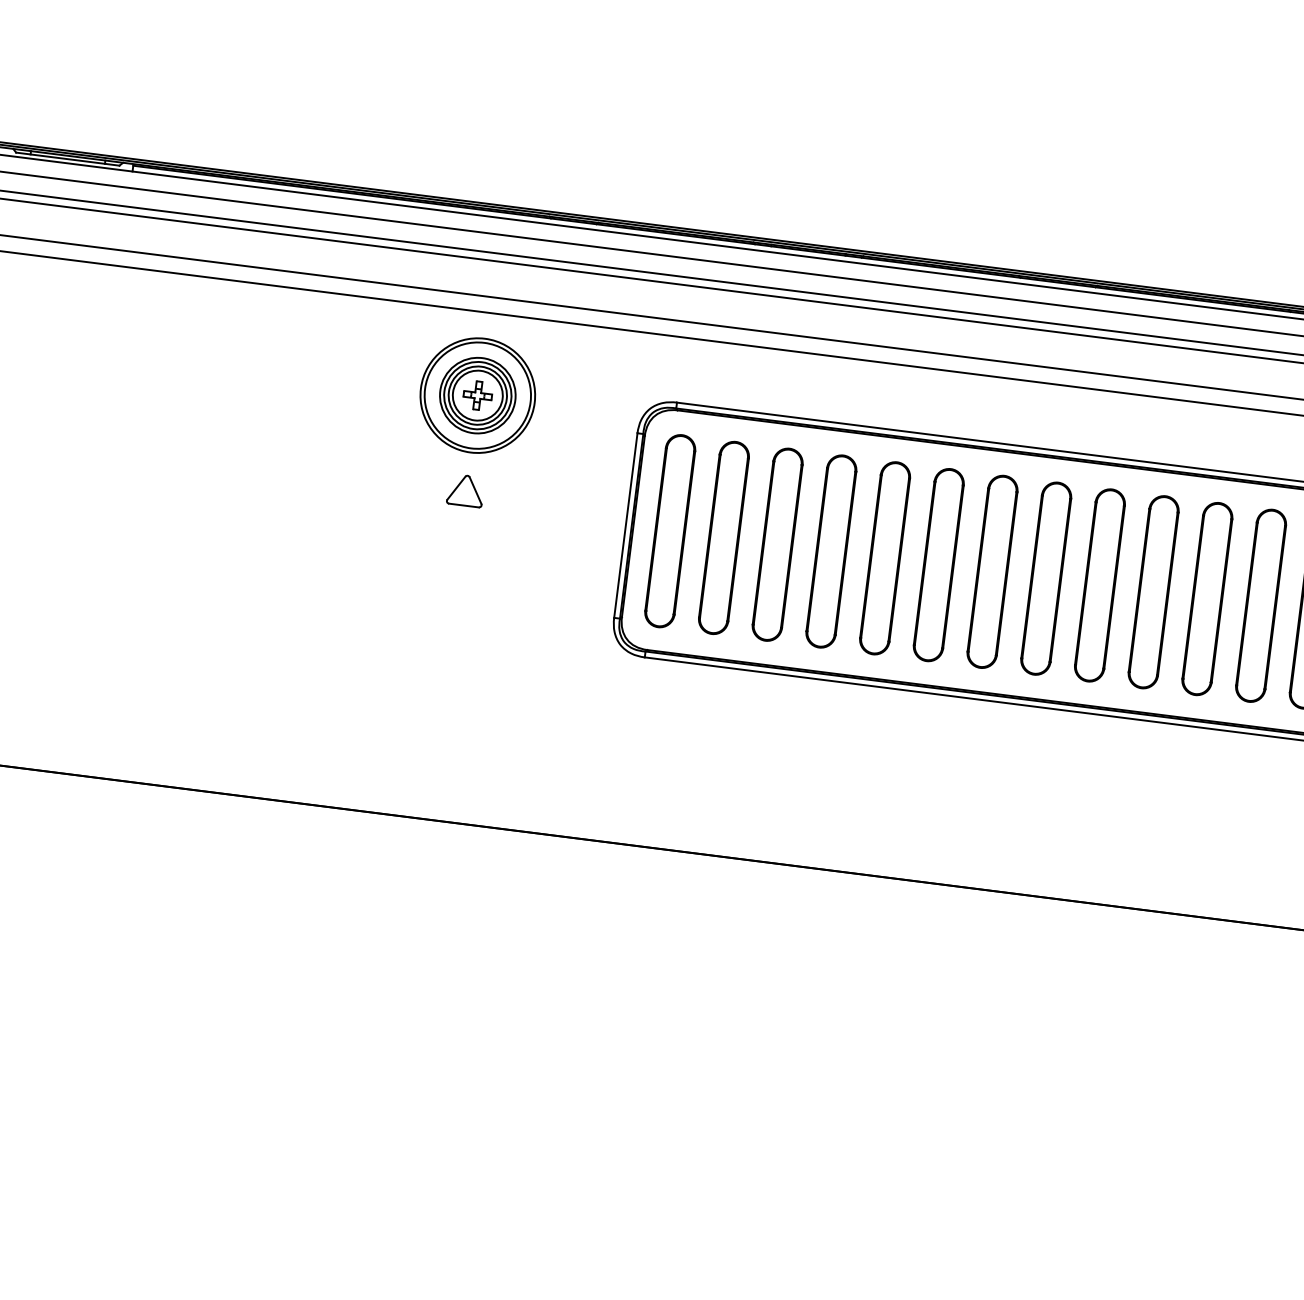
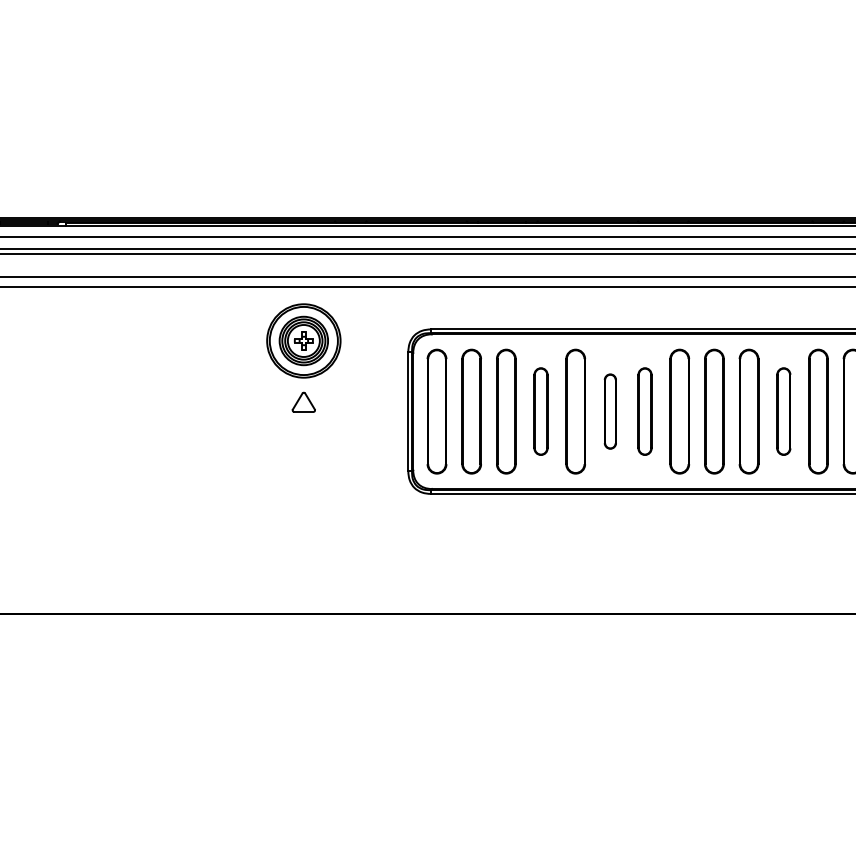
part: (830, 551) -> (540, 411), size x0.7
part: (939, 564) -> (610, 411), size x0.6
part: (991, 571) -> (644, 411), size x0.7
part: (1207, 598) -> (783, 411), size x0.7

